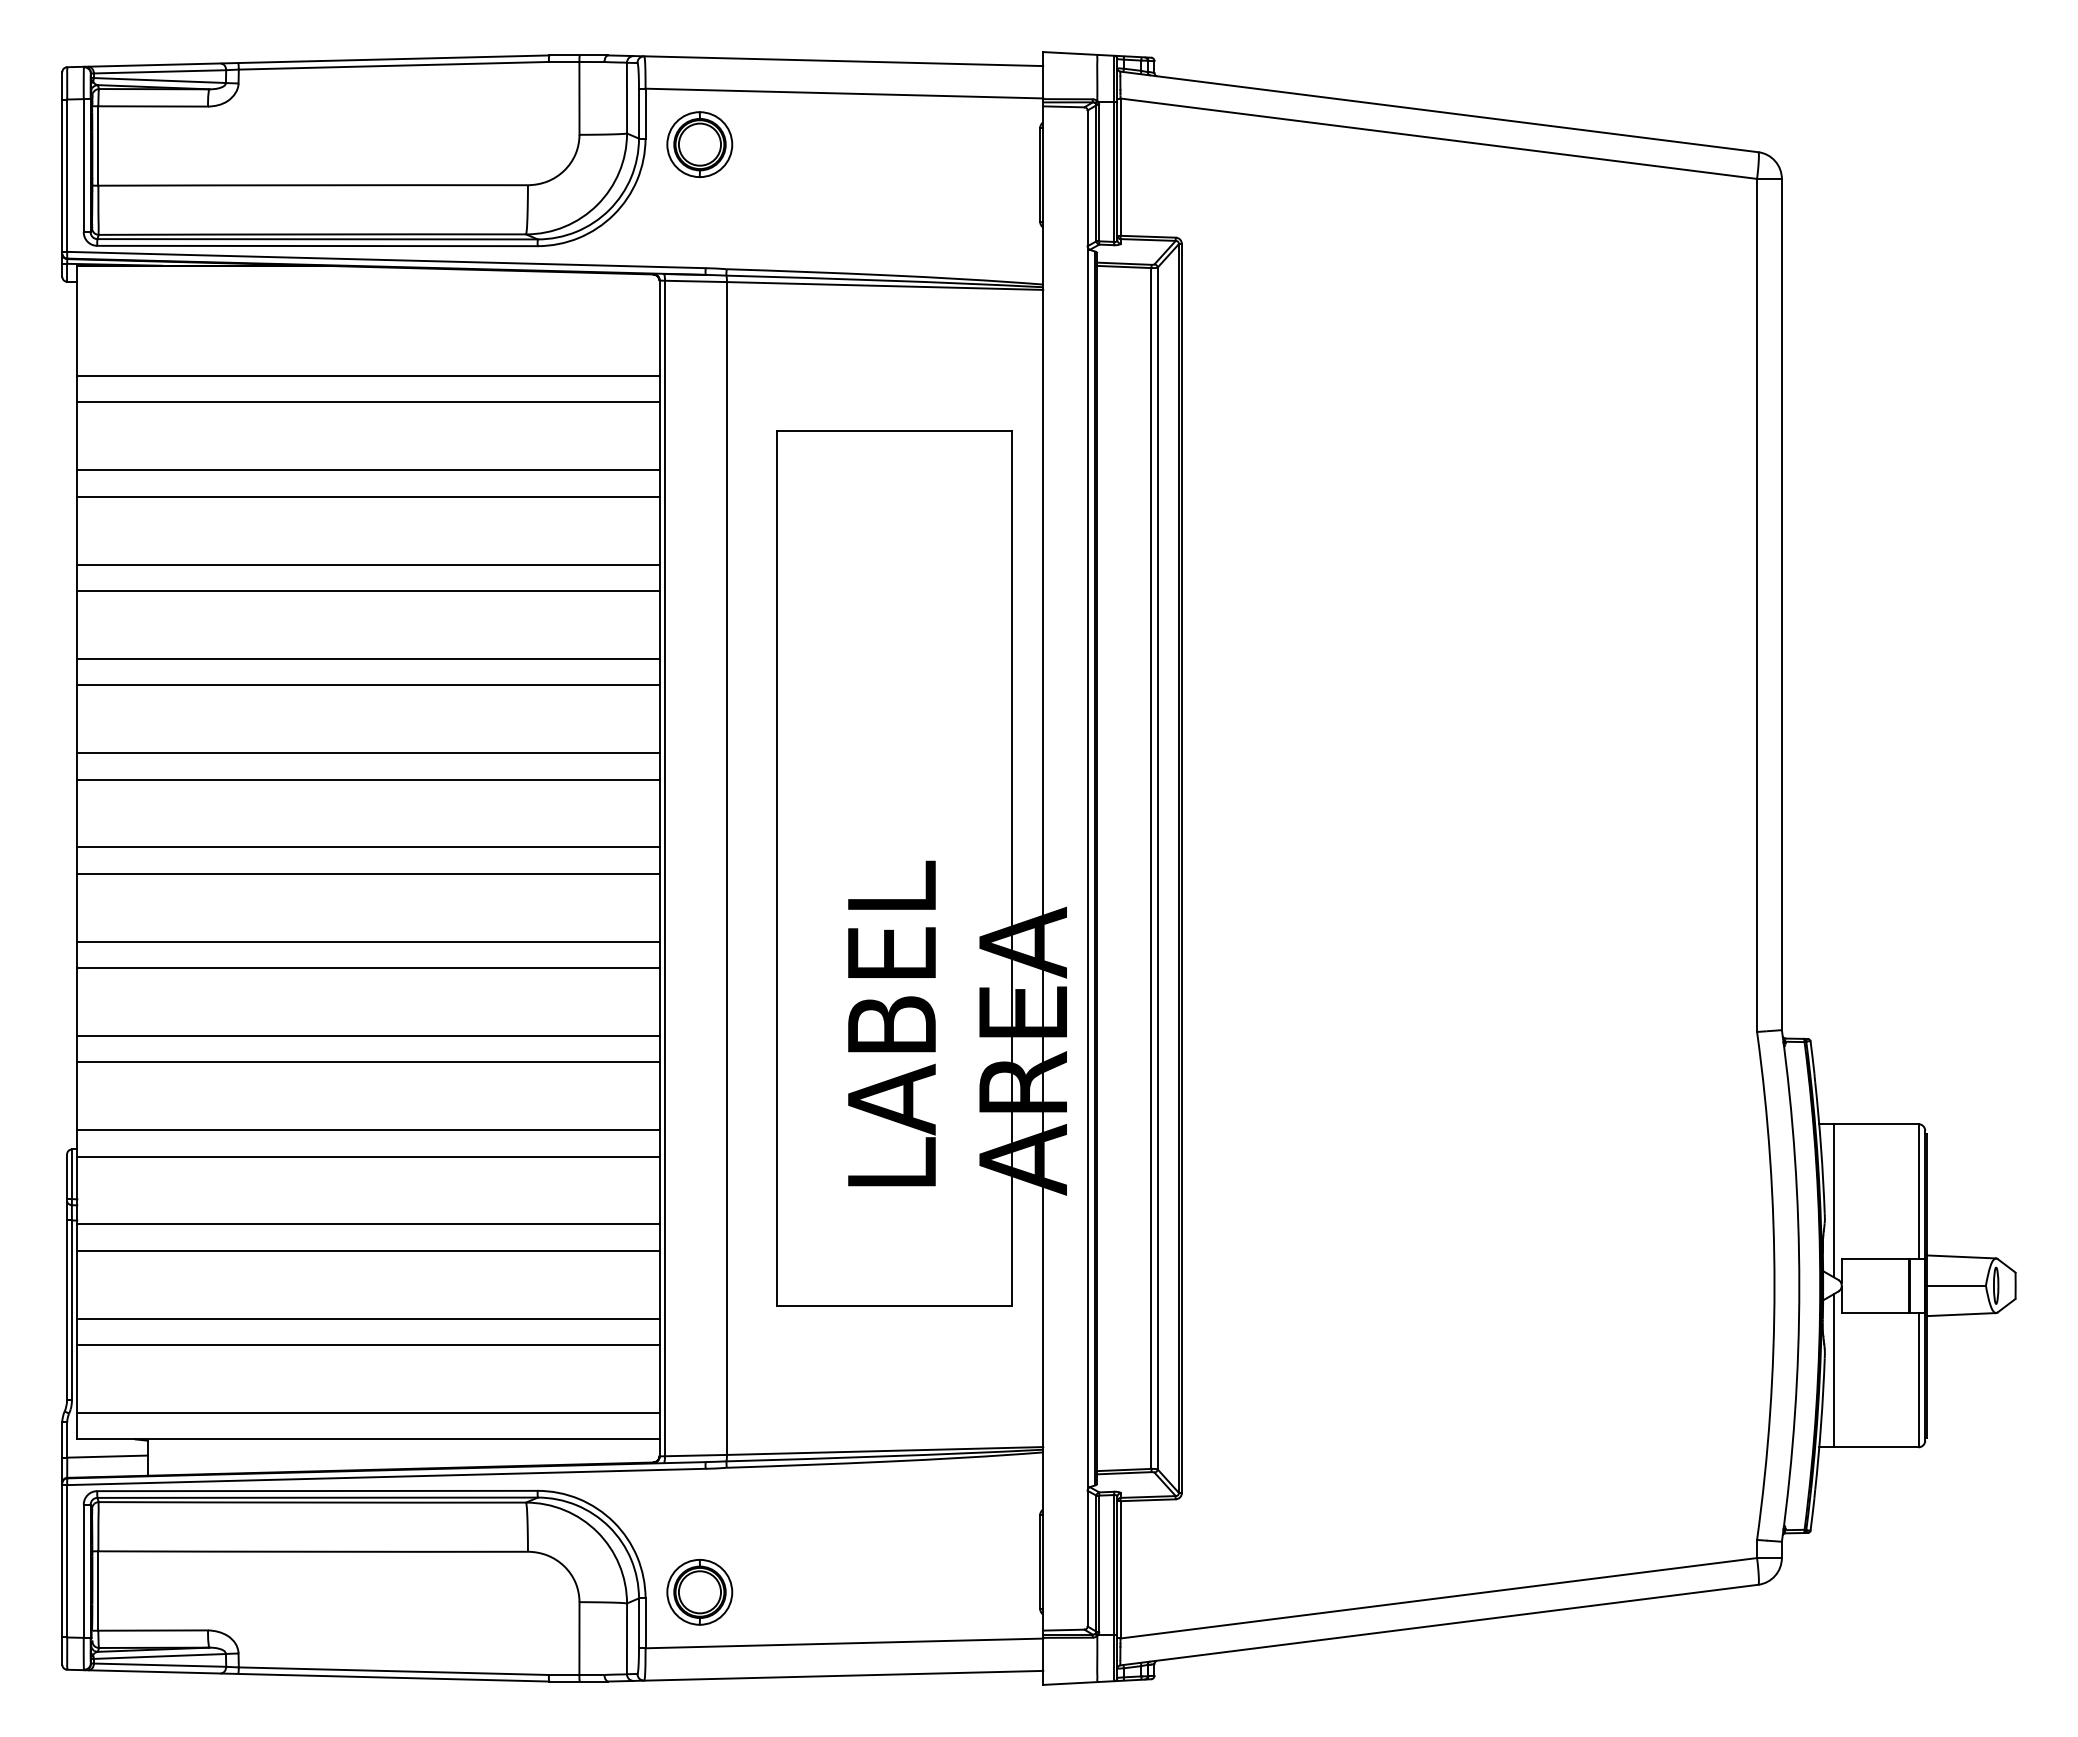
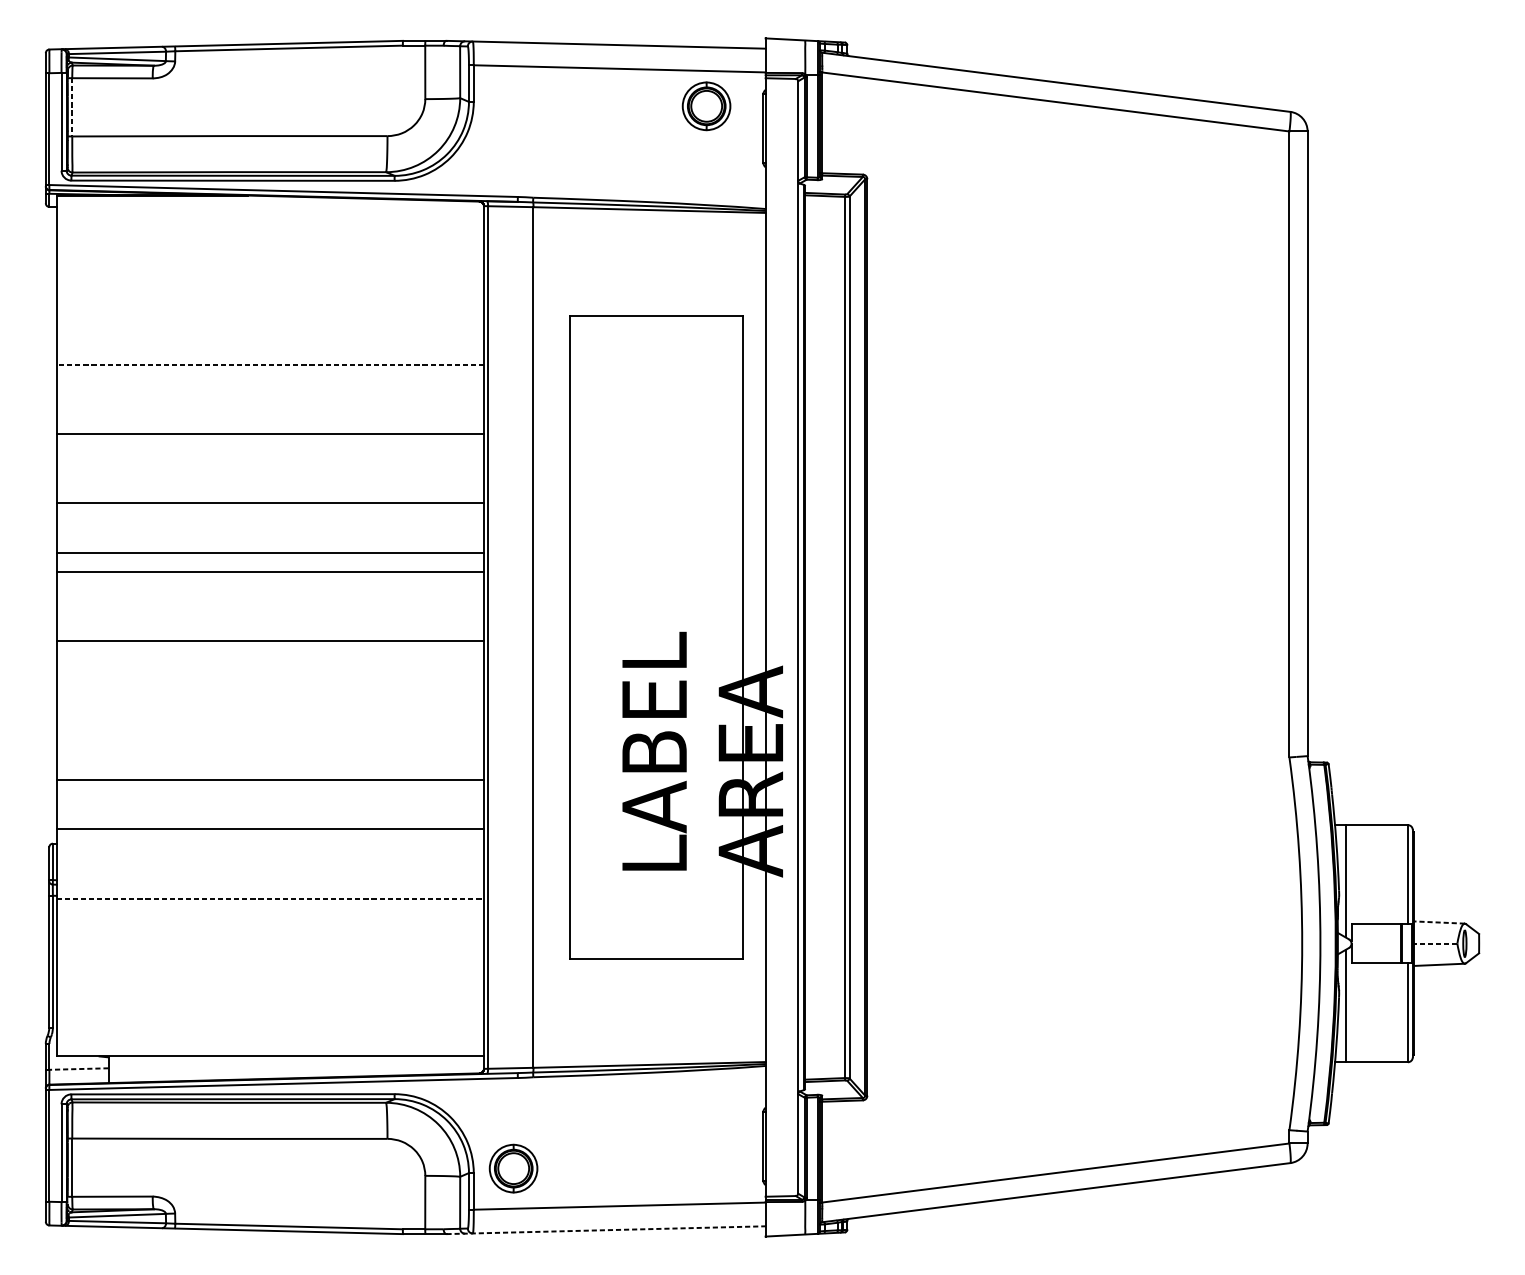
part: (699, 144) -> (706, 106), moved
line: (98, 146) -> (72, 107), solid -> dashed
line: (368, 376) -> (270, 276), removed
line: (368, 402) -> (270, 295), removed
line: (368, 470) -> (270, 345), removed
line: (367, 496) -> (269, 364), solid -> dashed
line: (368, 564) -> (270, 414), removed
line: (368, 658) -> (270, 483), removed
line: (368, 847) -> (270, 622), removed
line: (368, 941) -> (270, 691), removed
line: (368, 968) -> (270, 710), removed
line: (368, 1035) -> (270, 760), removed
line: (368, 1156) -> (270, 848), removed
line: (368, 1224) -> (270, 898), solid -> dashed
line: (368, 1250) -> (270, 917), removed
line: (1961, 1256) -> (1439, 922), solid -> dashed
line: (1956, 1285) -> (1435, 943), solid -> dashed
line: (368, 1318) -> (270, 967), removed
line: (368, 1345) -> (270, 987), removed
line: (368, 1412) -> (270, 1036), removed
line: (107, 1456) -> (78, 1068), solid -> dashed
line: (825, 1676) -> (605, 1230), solid -> dashed

